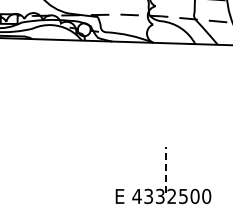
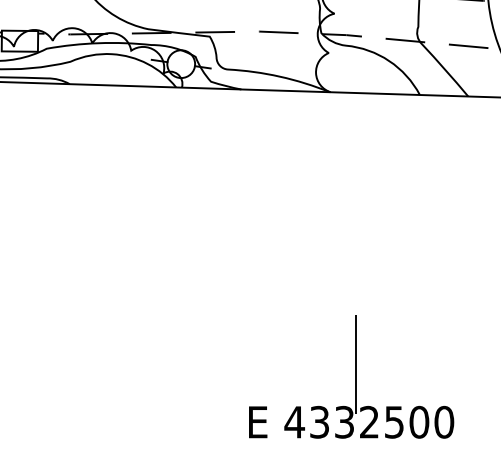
line: (165, 169) -> (355, 364), dashed -> solid

